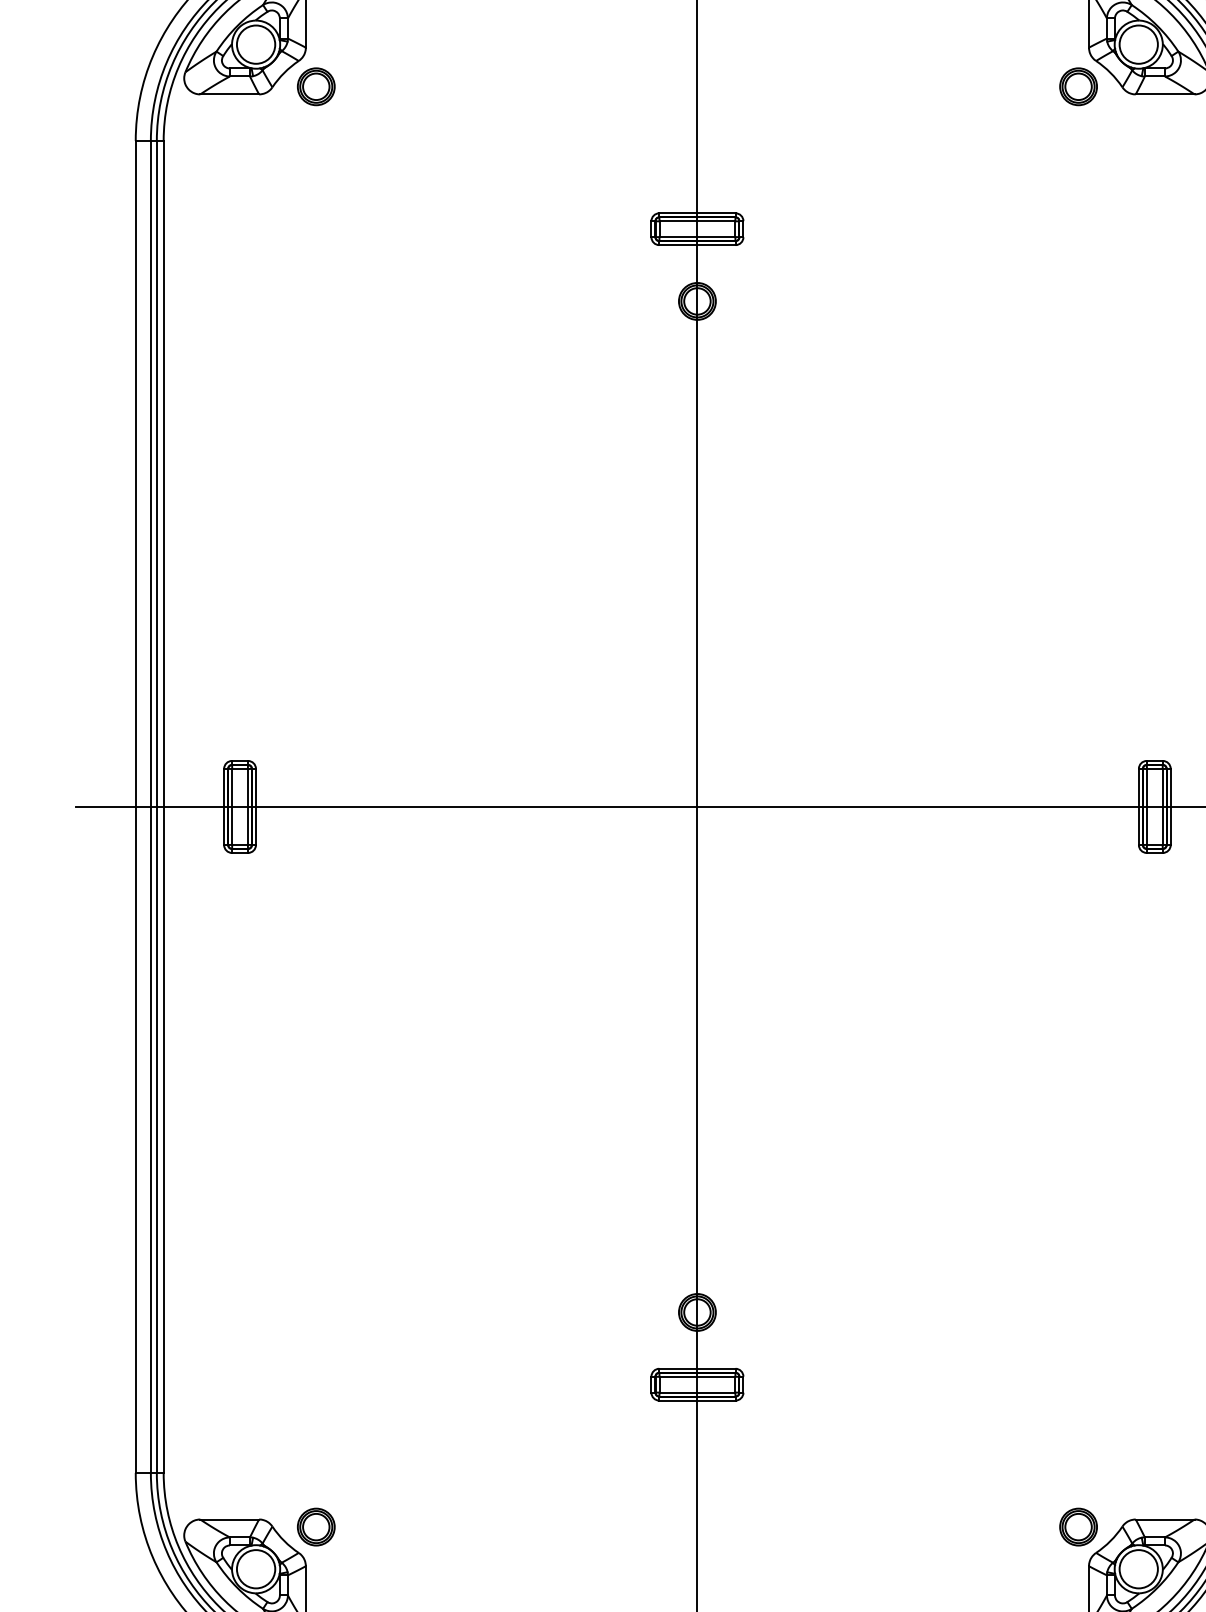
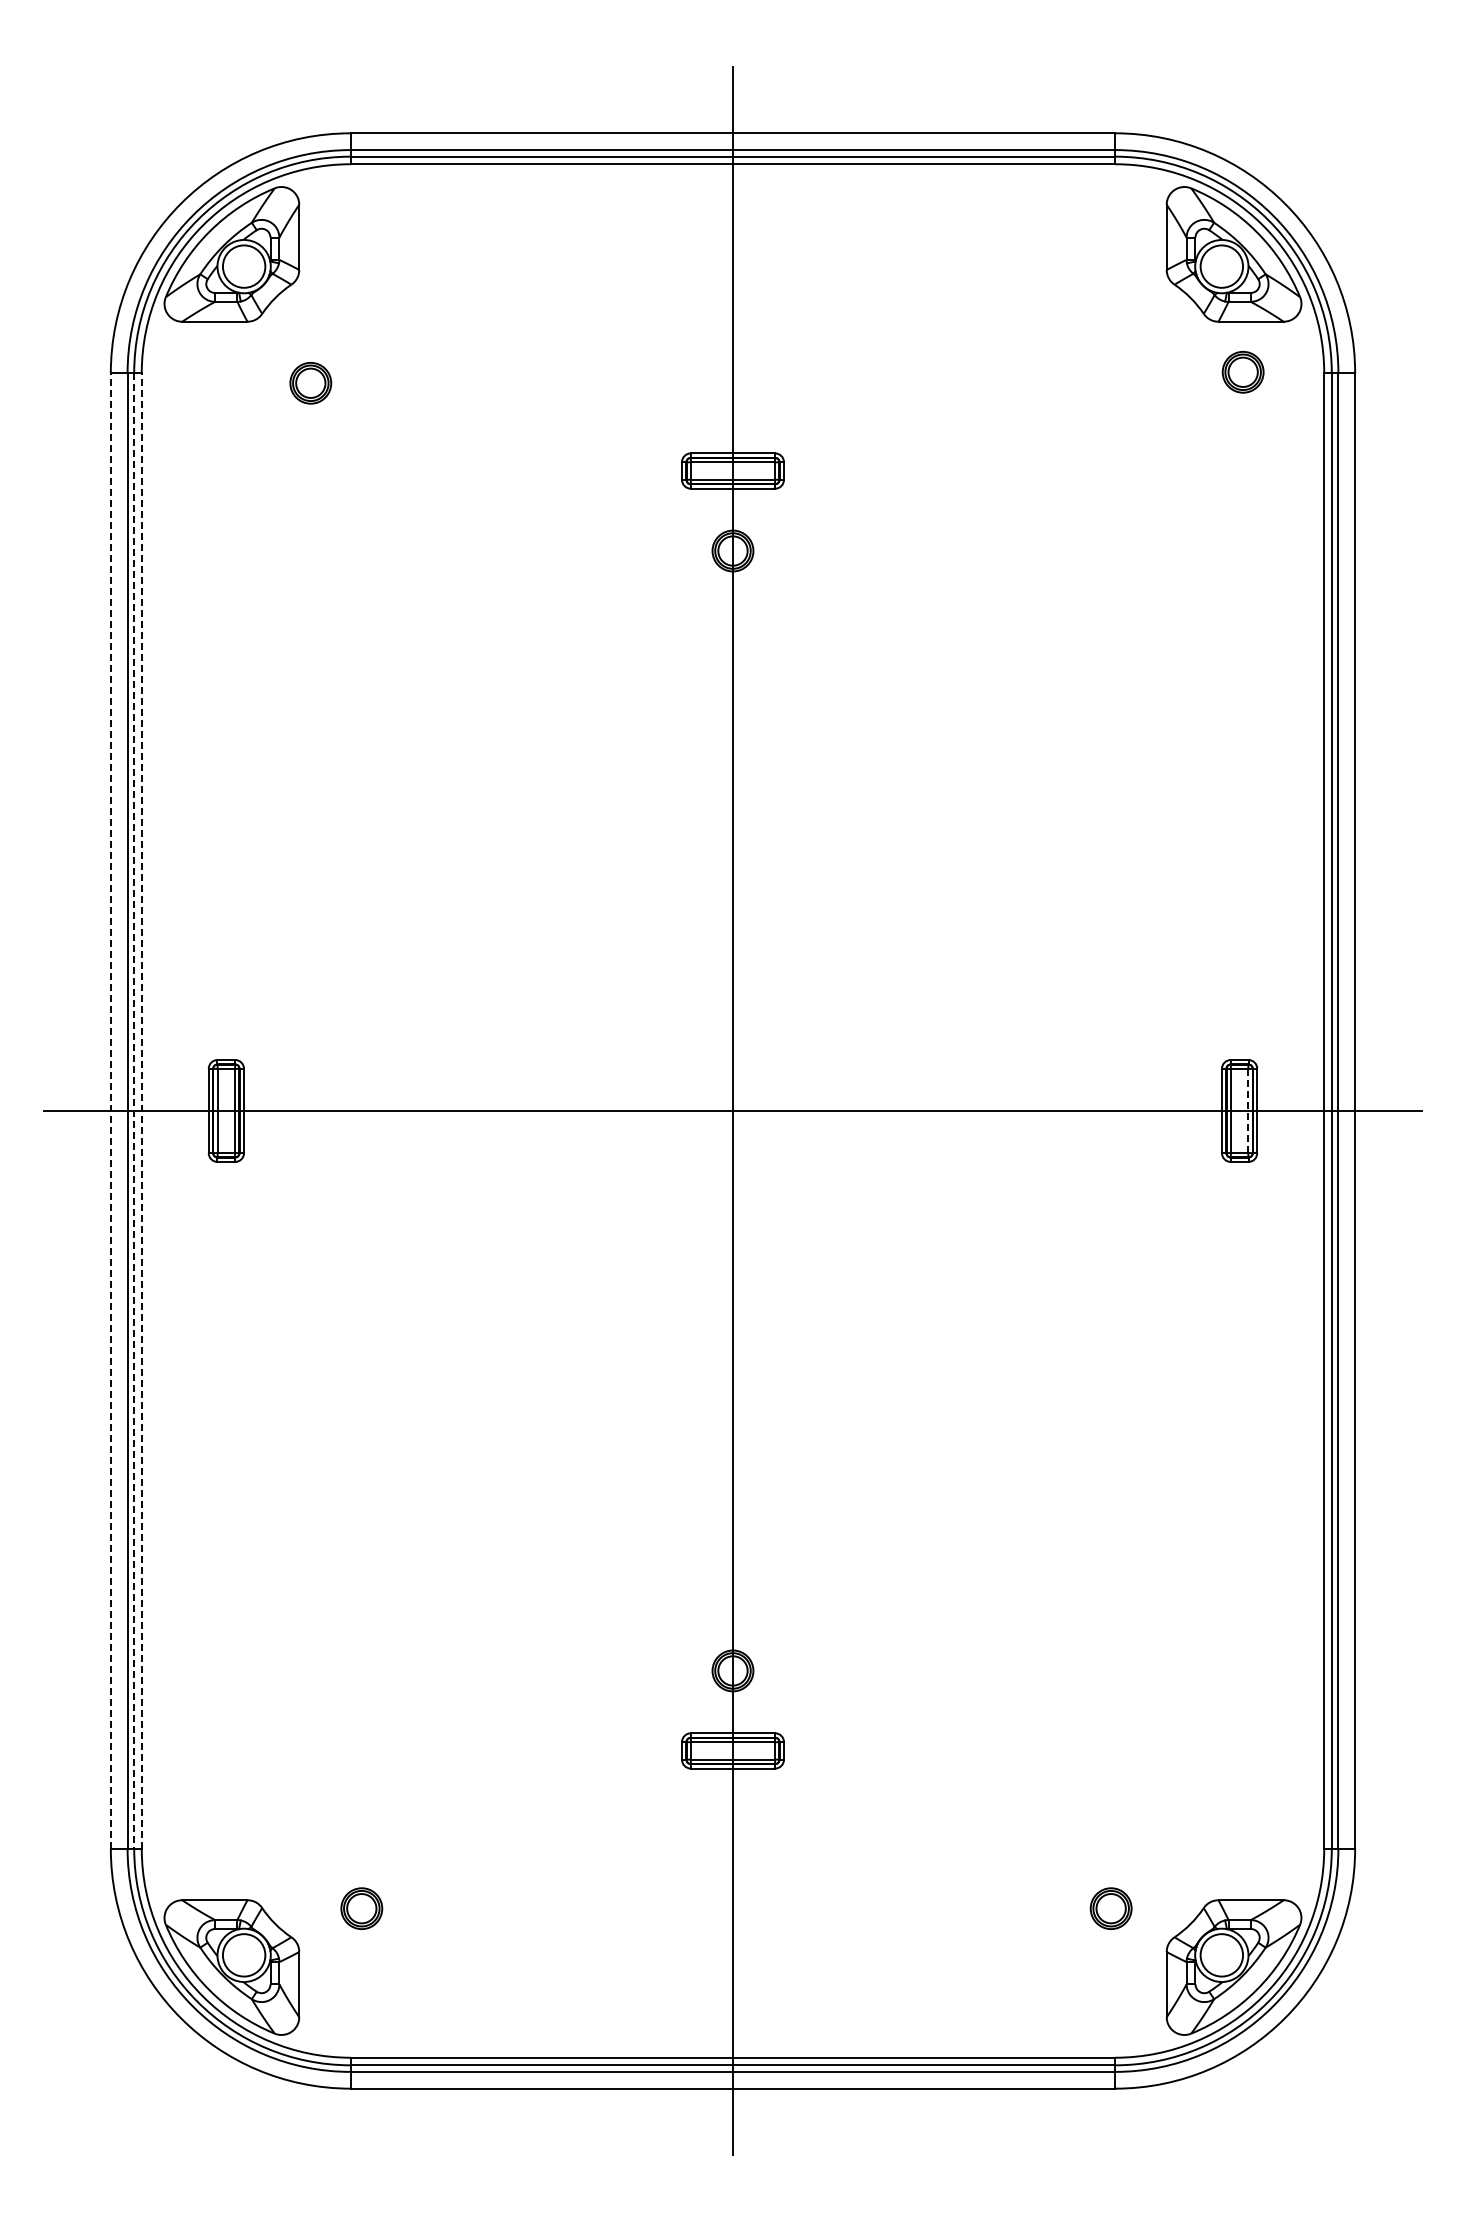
part: (316, 86) -> (310, 383), moved
part: (1077, 86) -> (1242, 372), moved
line: (135, 807) -> (110, 1111), solid -> dashed
line: (157, 807) -> (134, 1111), solid -> dashed
line: (163, 807) -> (141, 1111), solid -> dashed
line: (1162, 807) -> (1248, 1111), solid -> dashed
part: (316, 1526) -> (361, 1908), moved
part: (1077, 1526) -> (1110, 1908), moved

